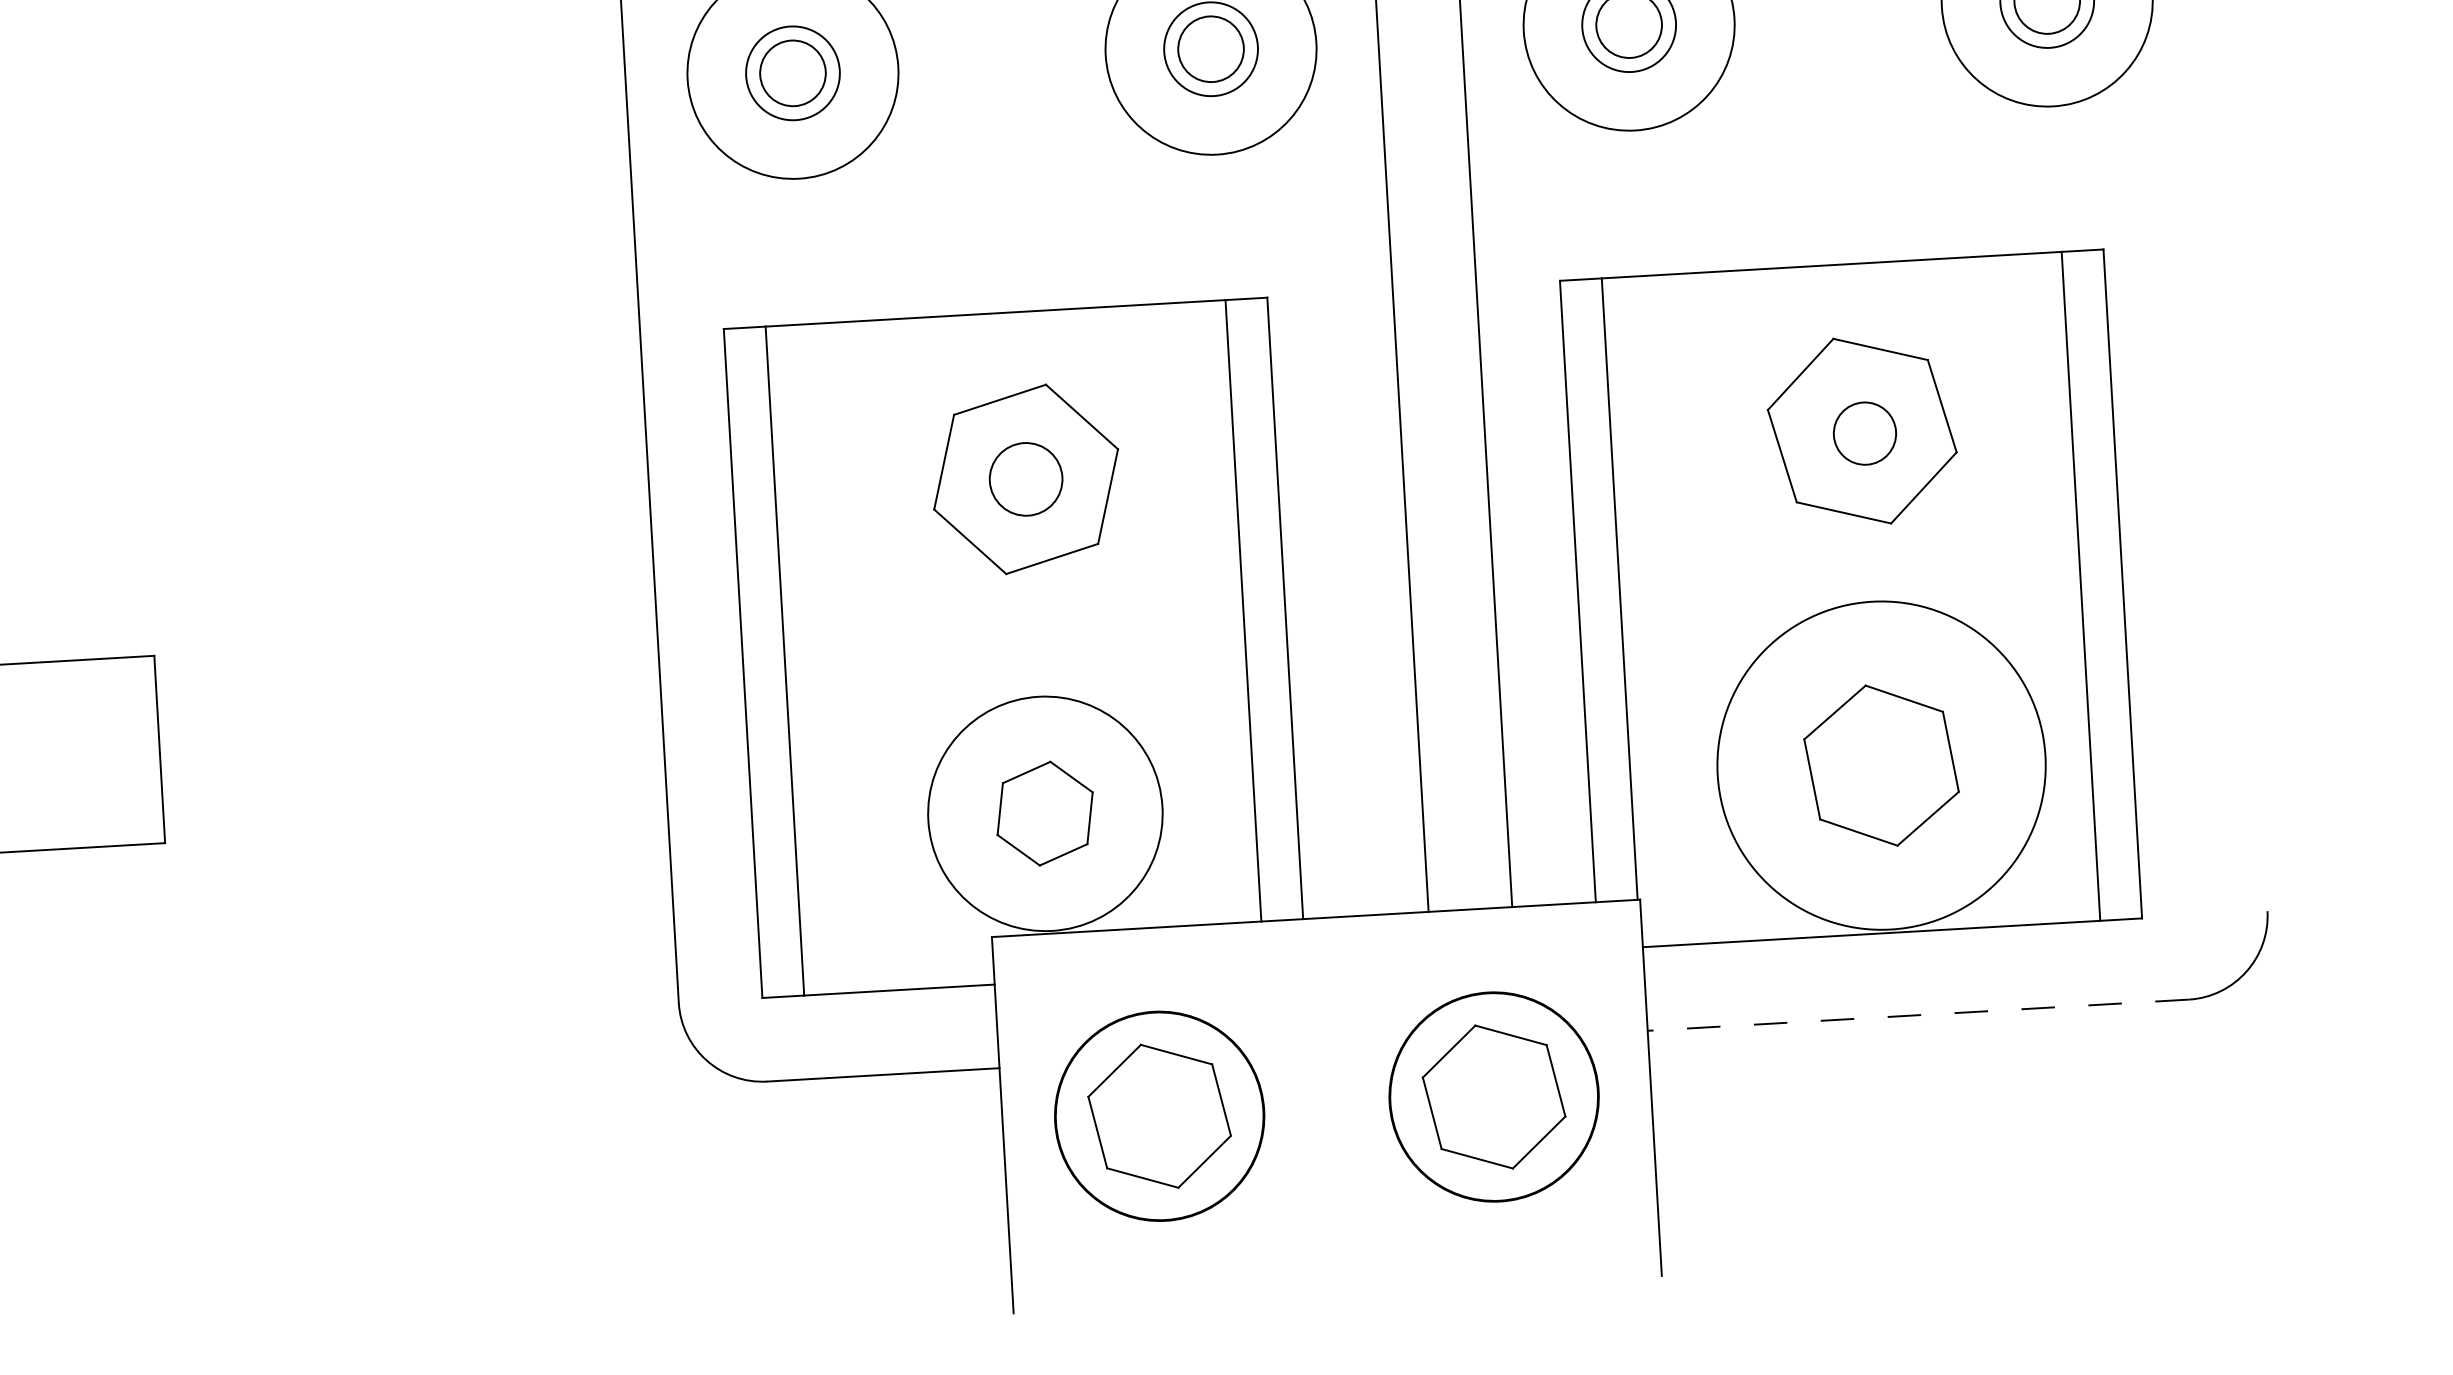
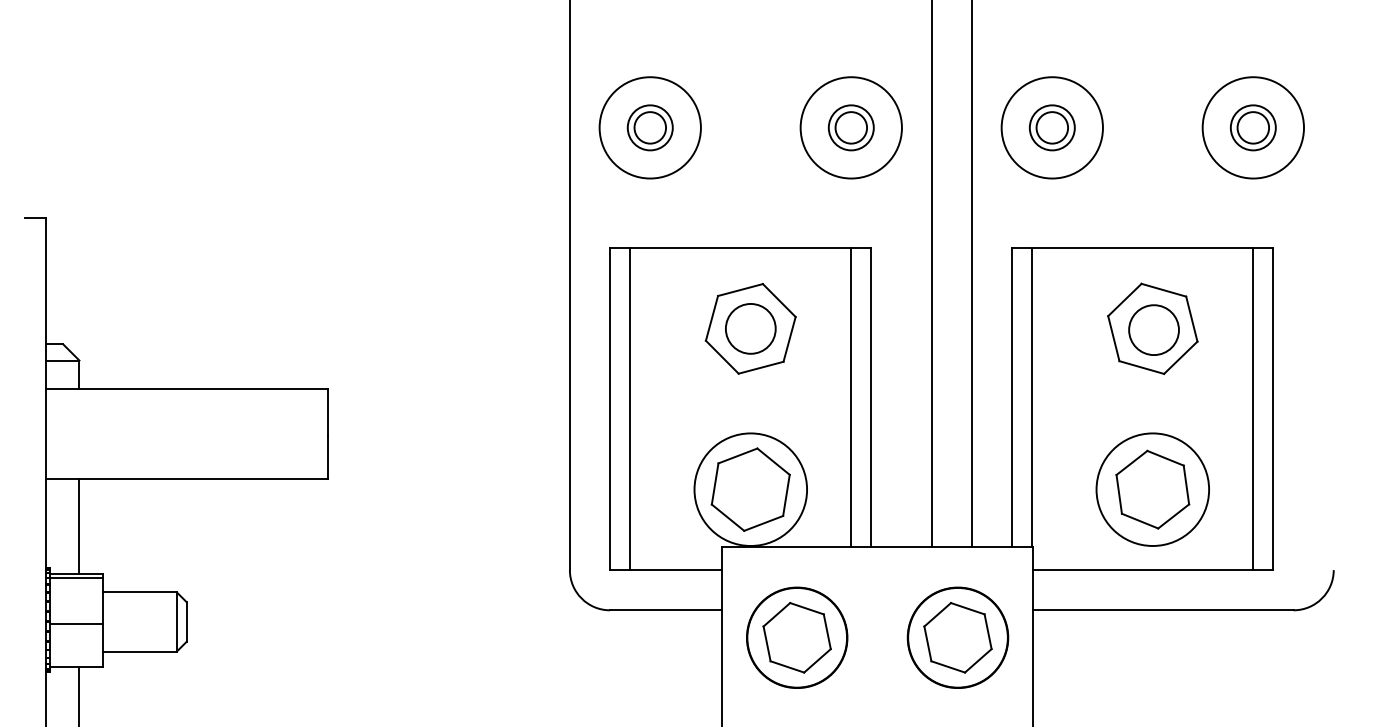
circle: (1863, 434) -> (1153, 330), size x1.67
circle: (1025, 478) -> (750, 328), size x1.43
circle: (1880, 765) -> (1152, 489), size x0.71
part: (1044, 813) -> (750, 489), size x1.67
line: (1916, 1015) -> (1162, 610), dashed -> solid

